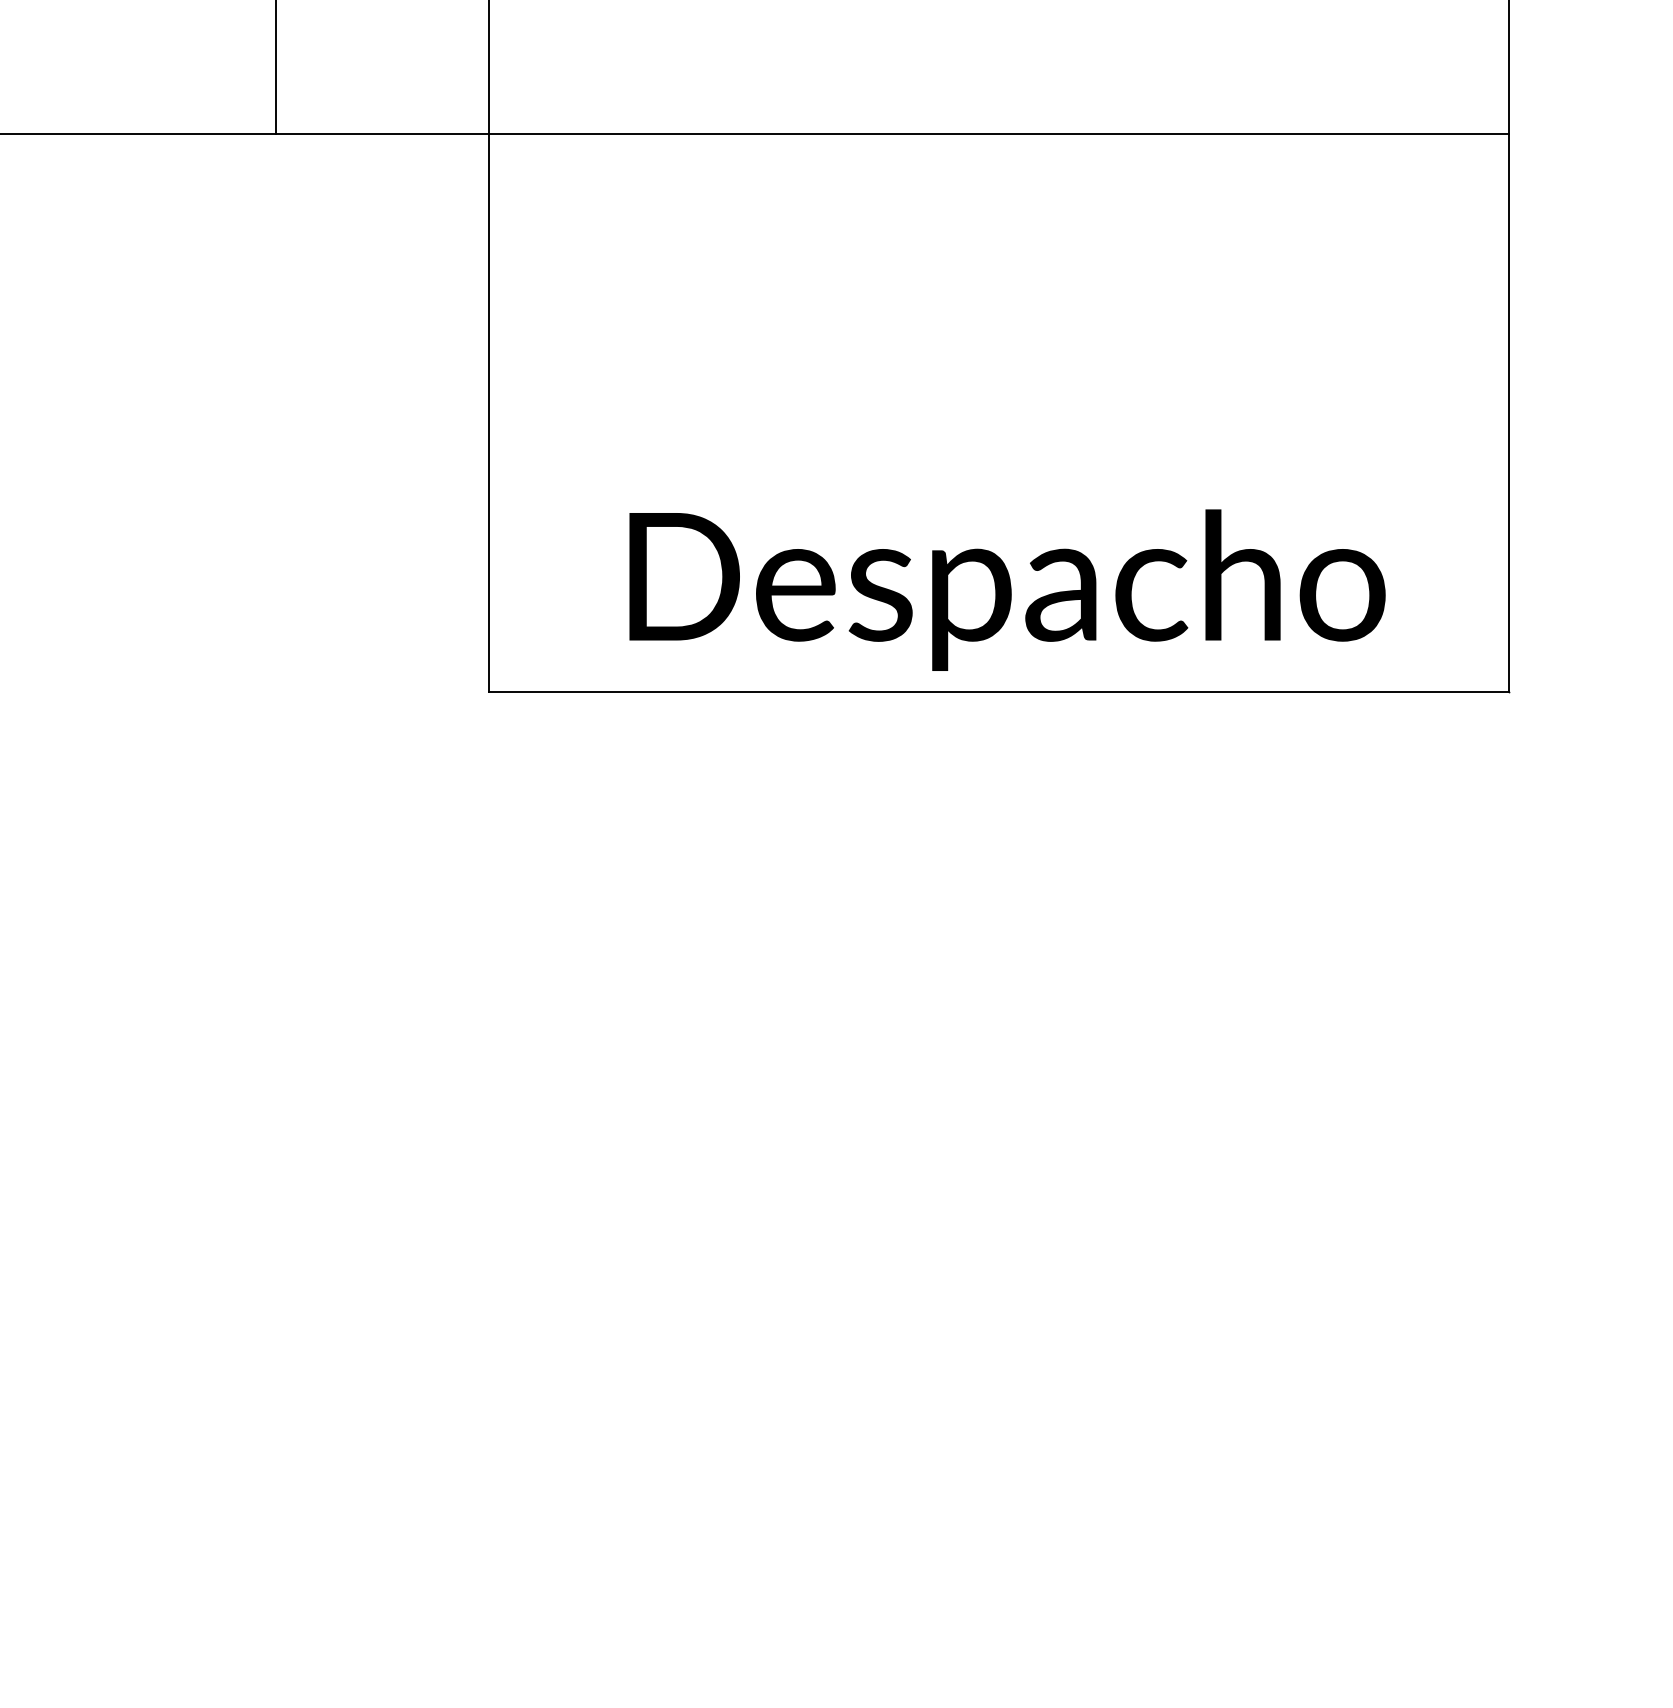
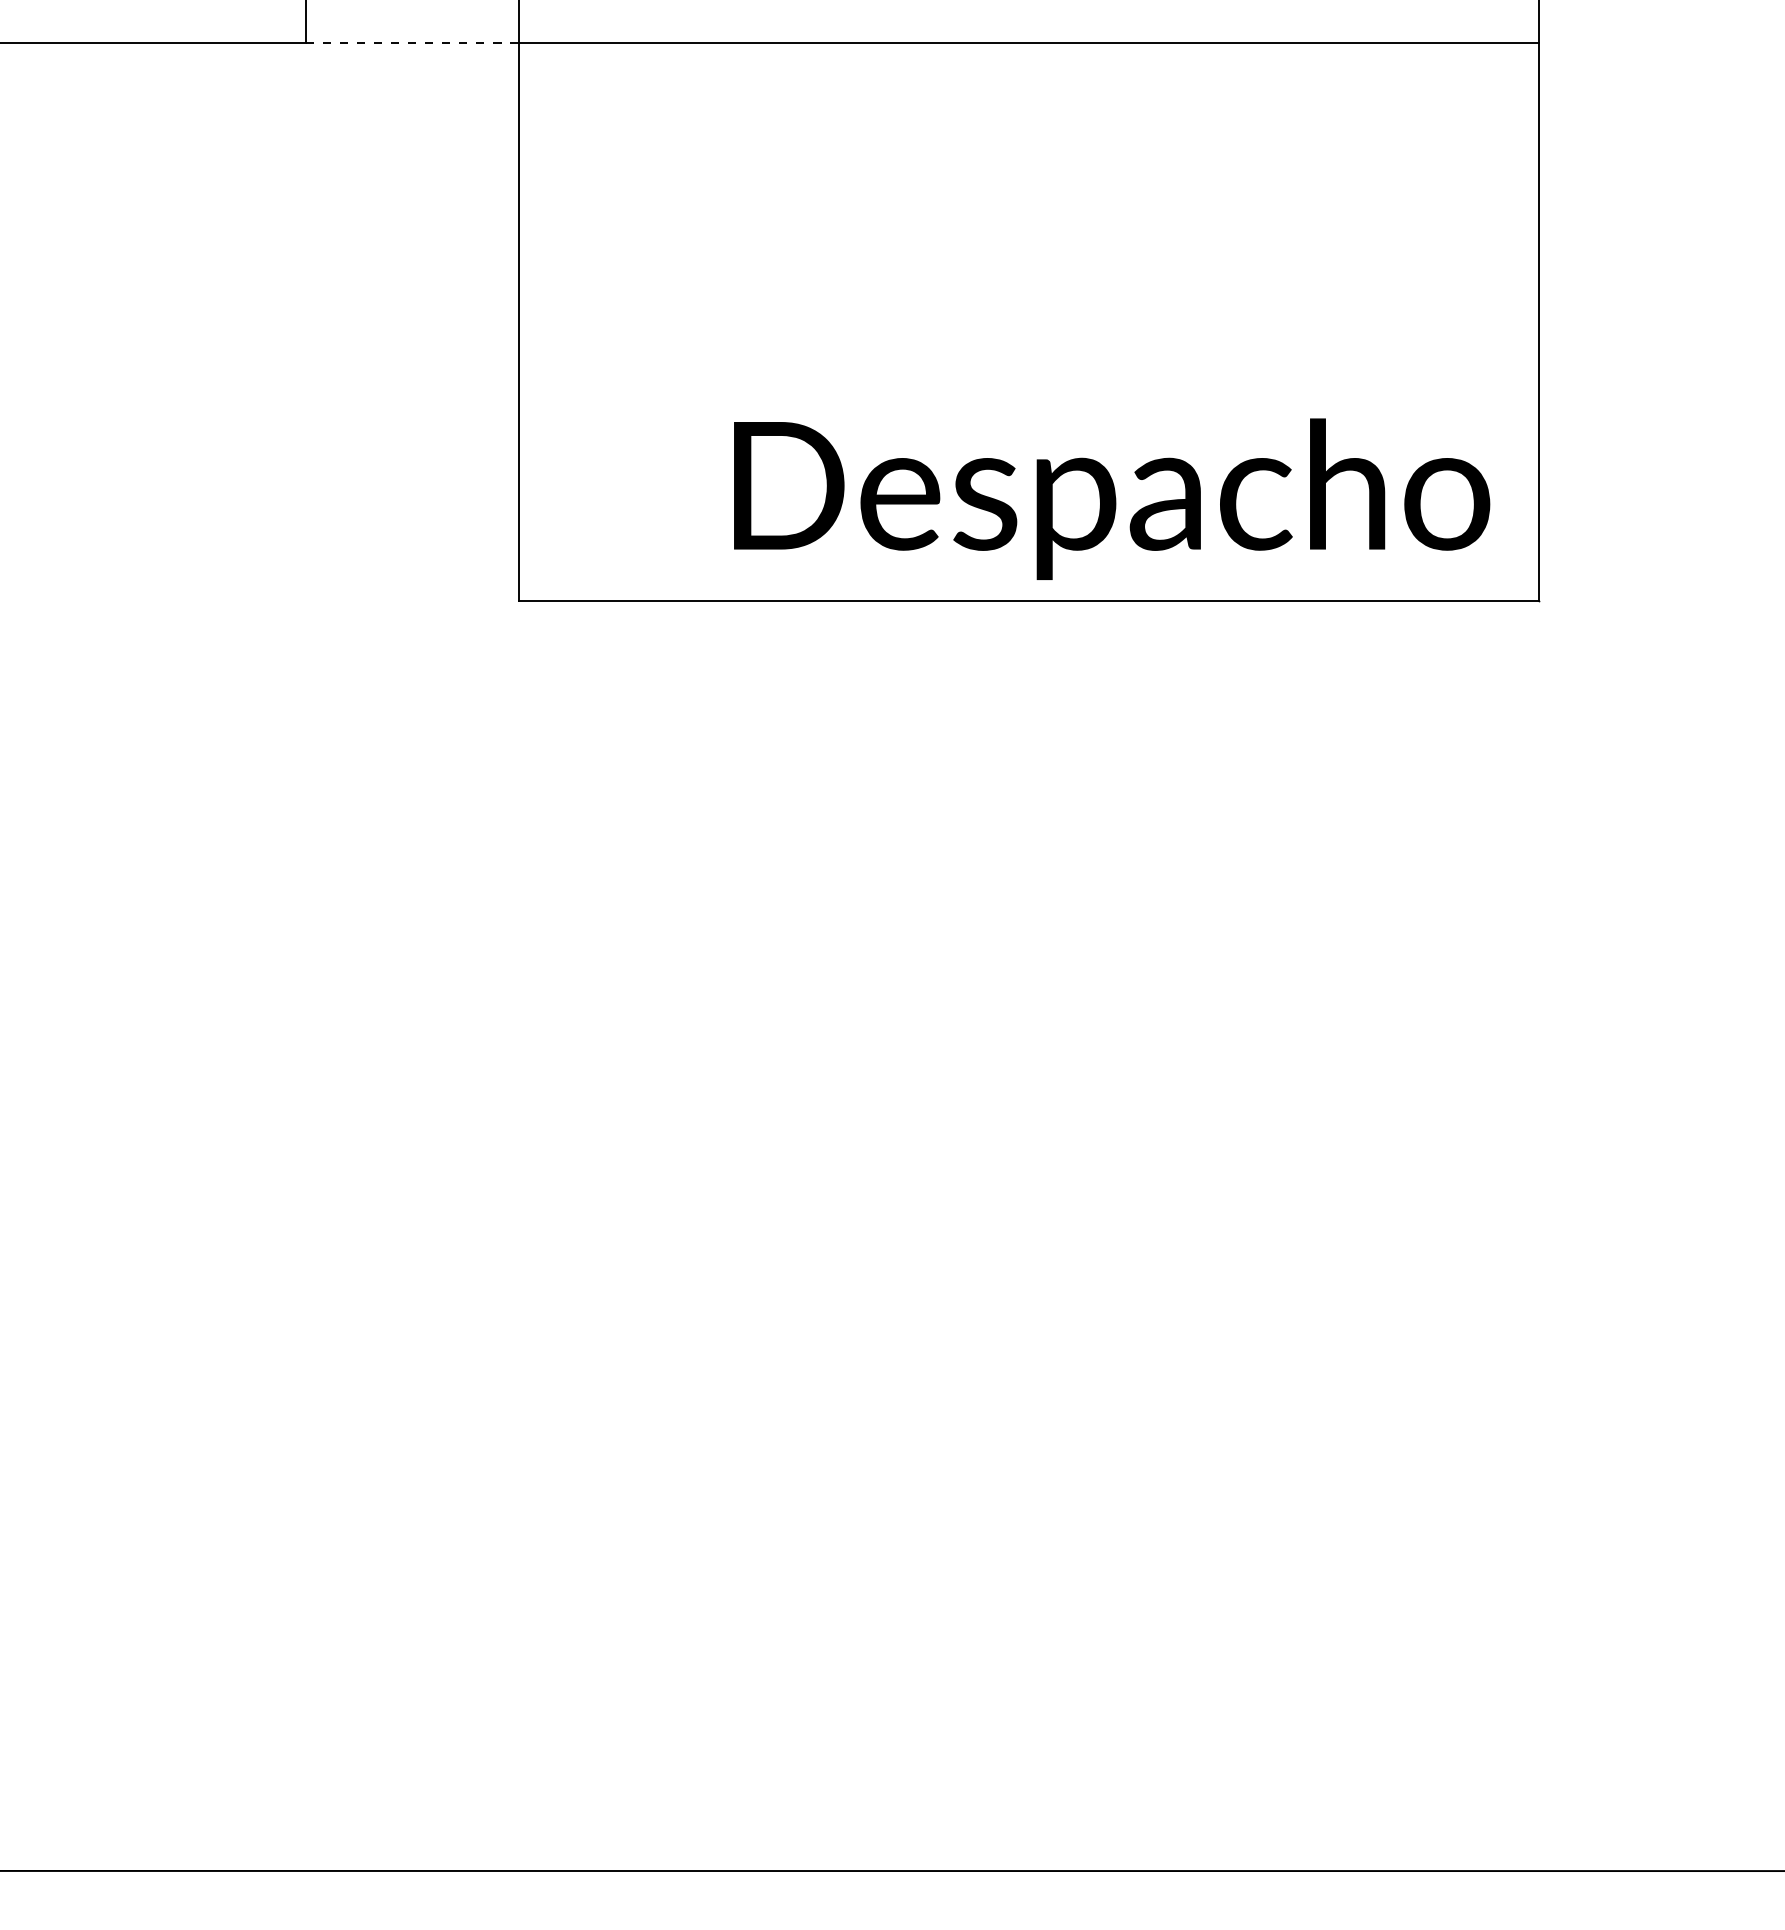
line: (382, 133) -> (412, 42), solid -> dashed
text: (1007, 589) -> (1112, 498), moved

